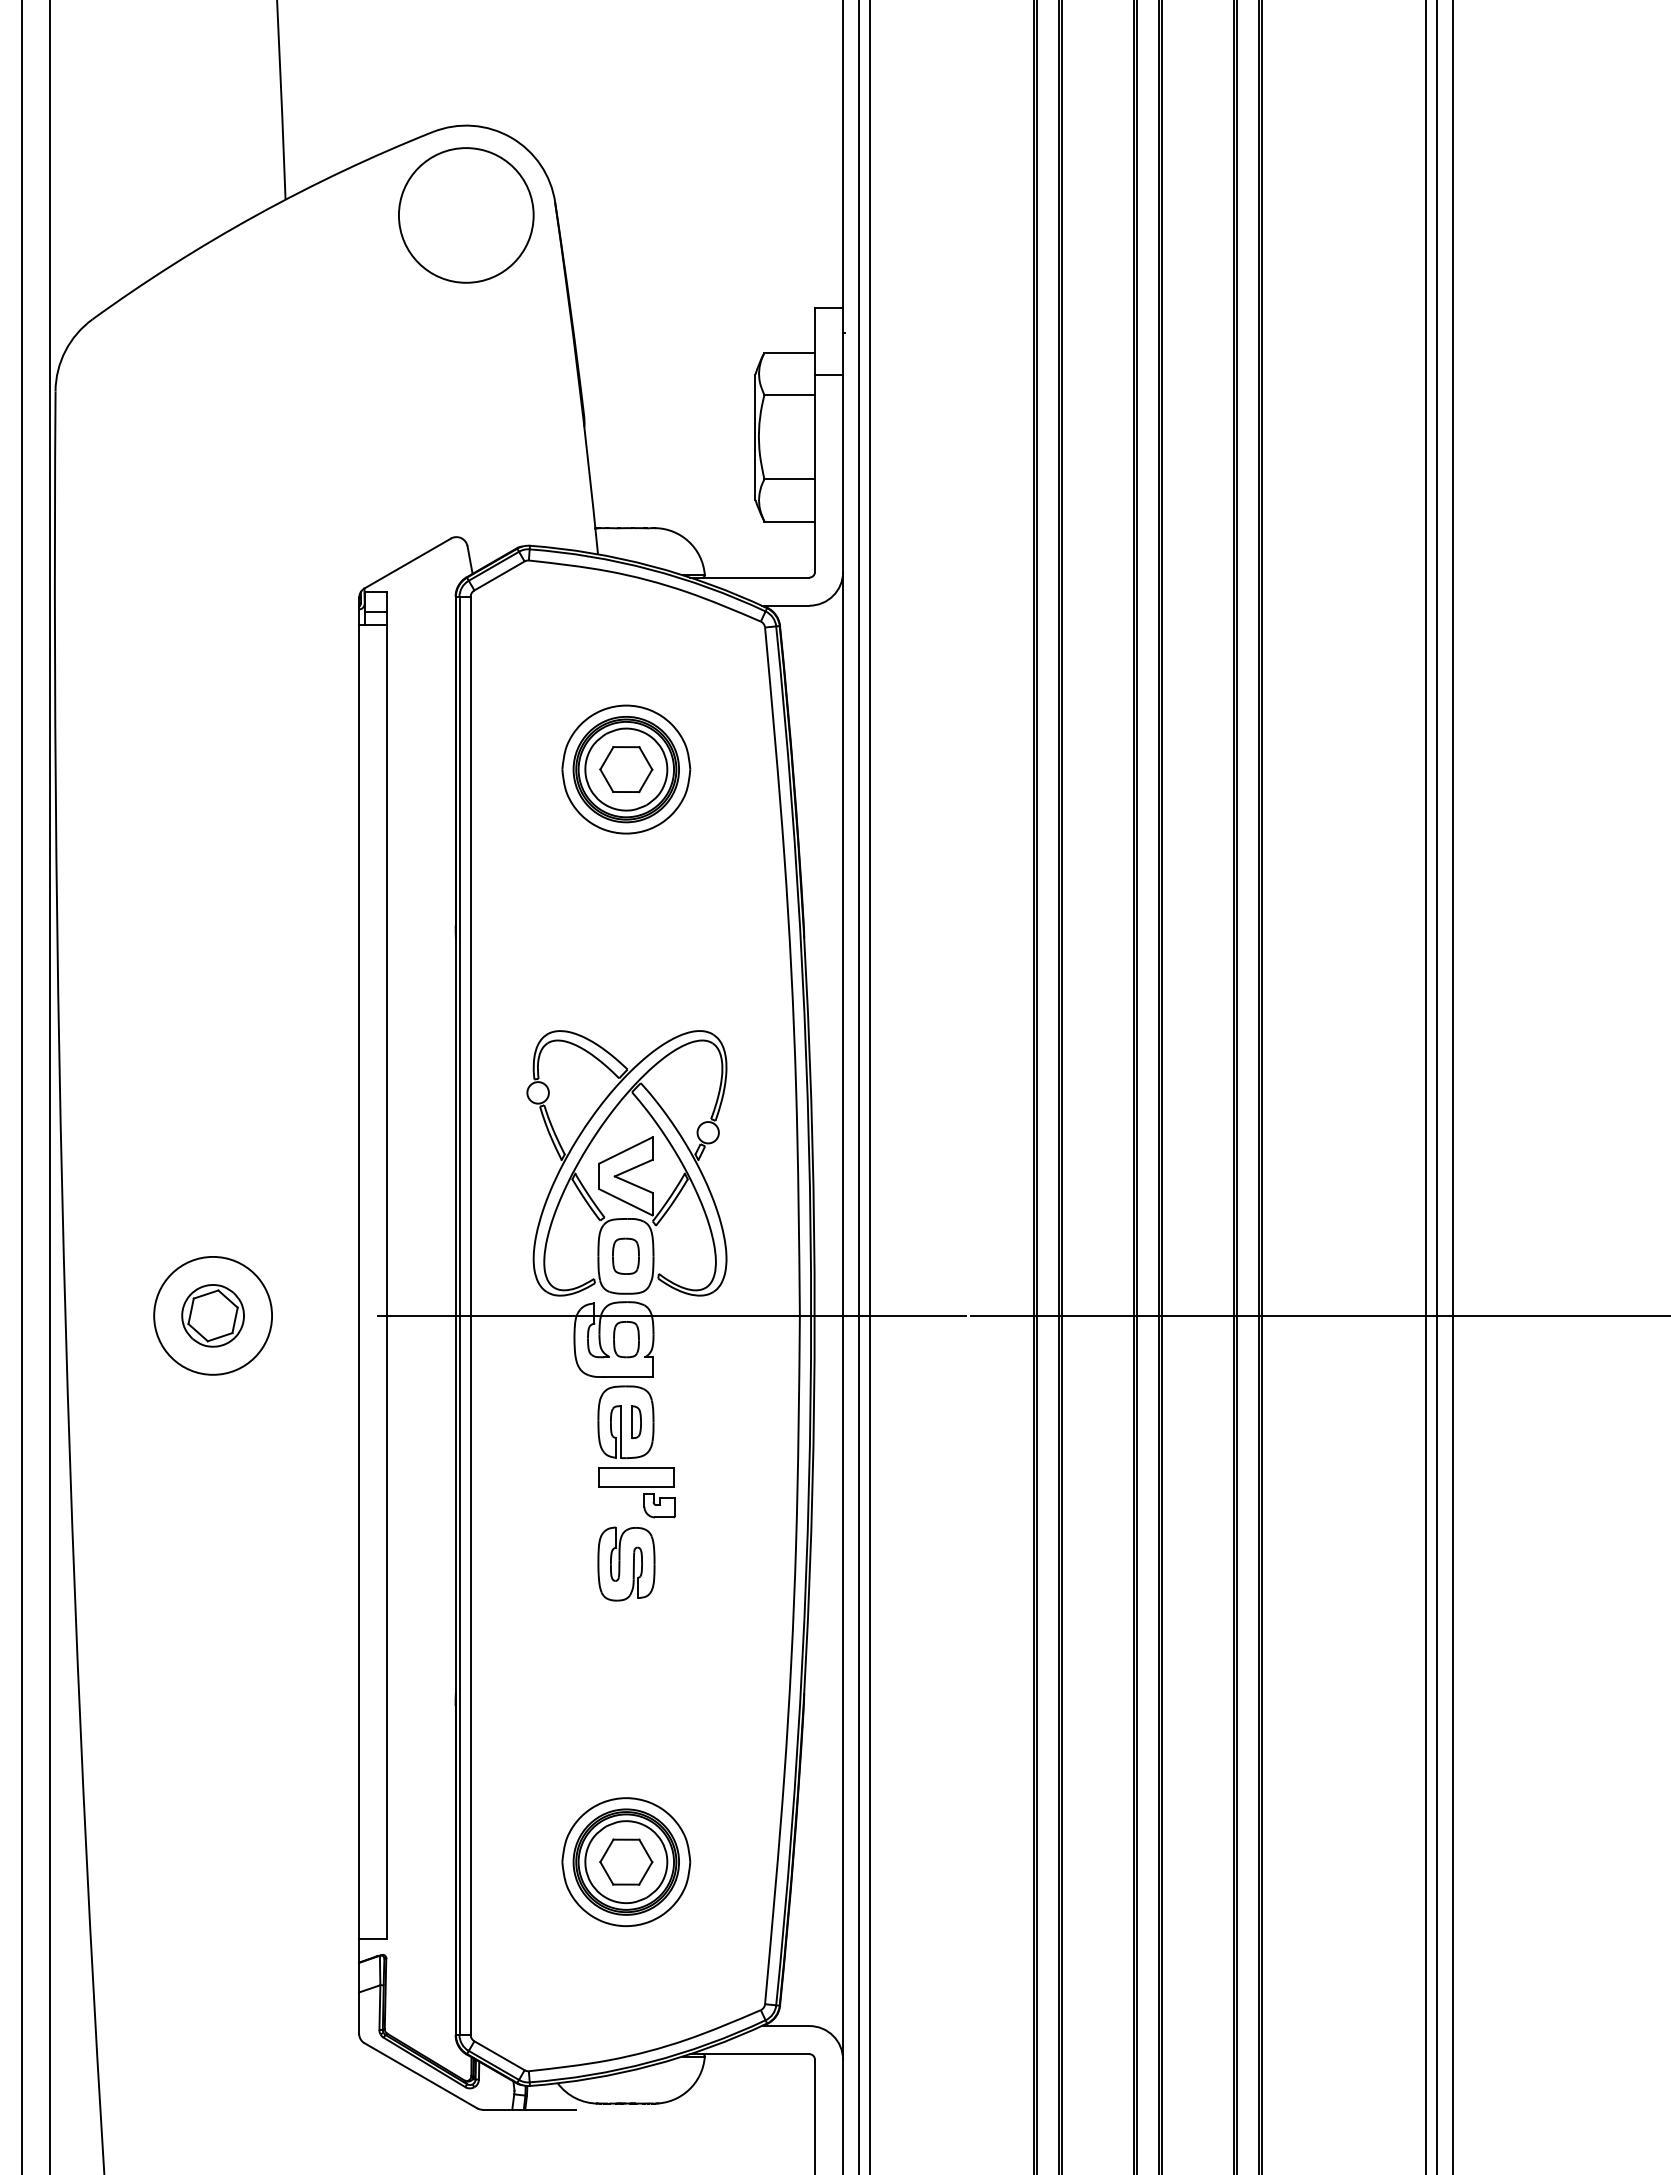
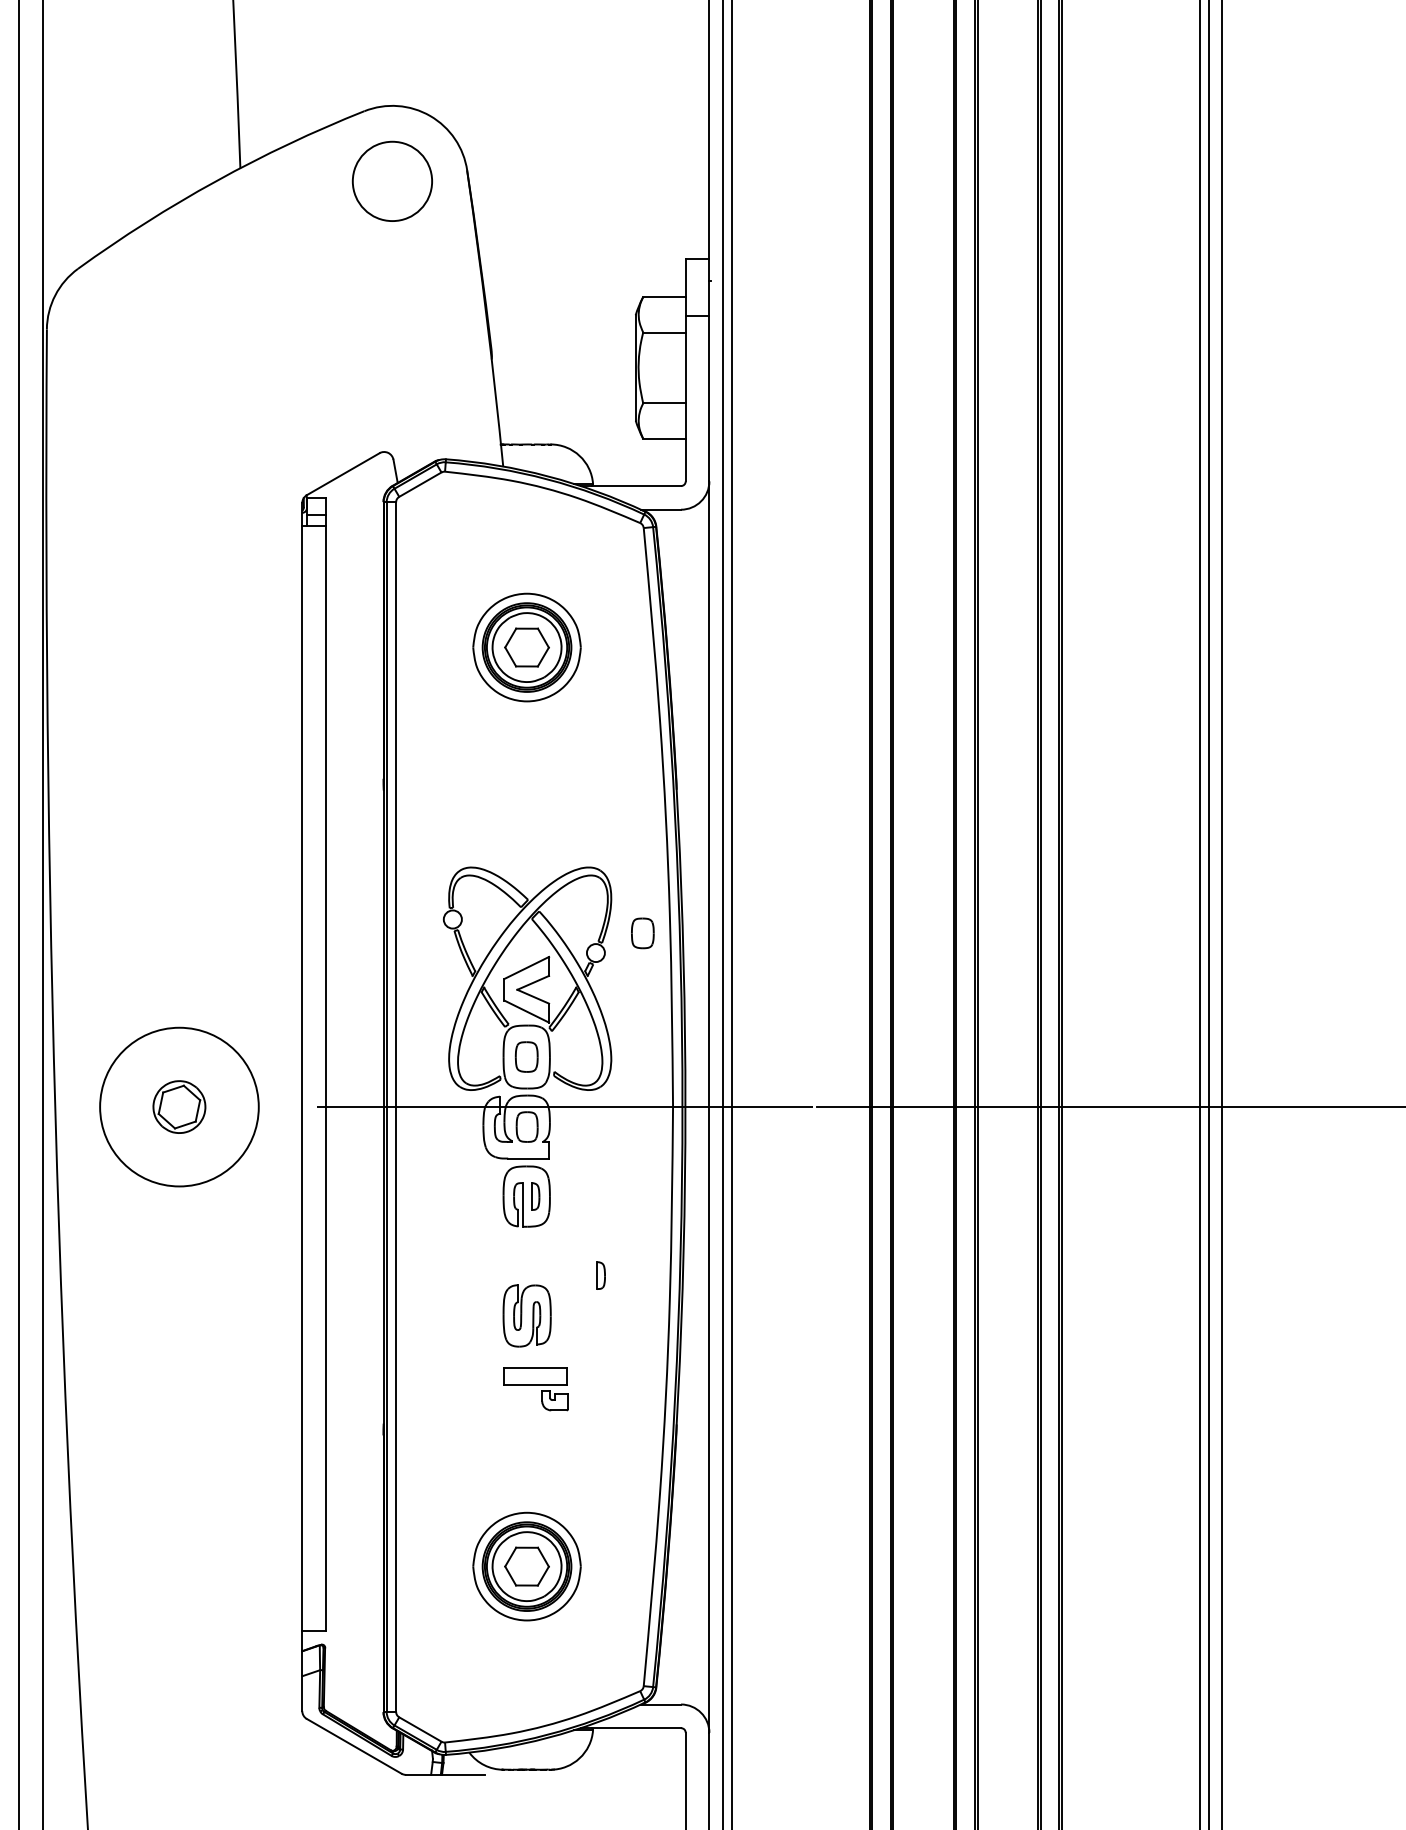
circle: (466, 215) -> (392, 181), size x0.7
part: (763, 1108) -> (642, 932), added
circle: (213, 1315) -> (179, 1106), size x1.6
part: (636, 1492) -> (535, 1389), moved
part: (714, 1516) -> (601, 1275), added

